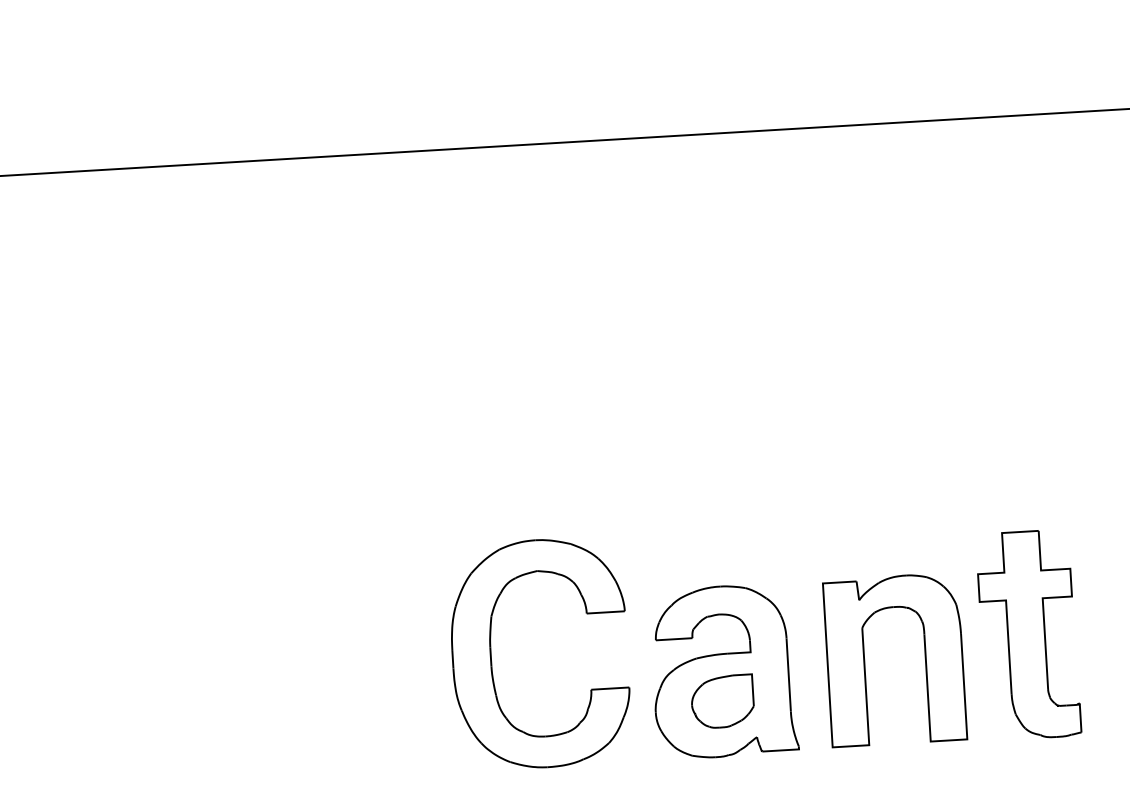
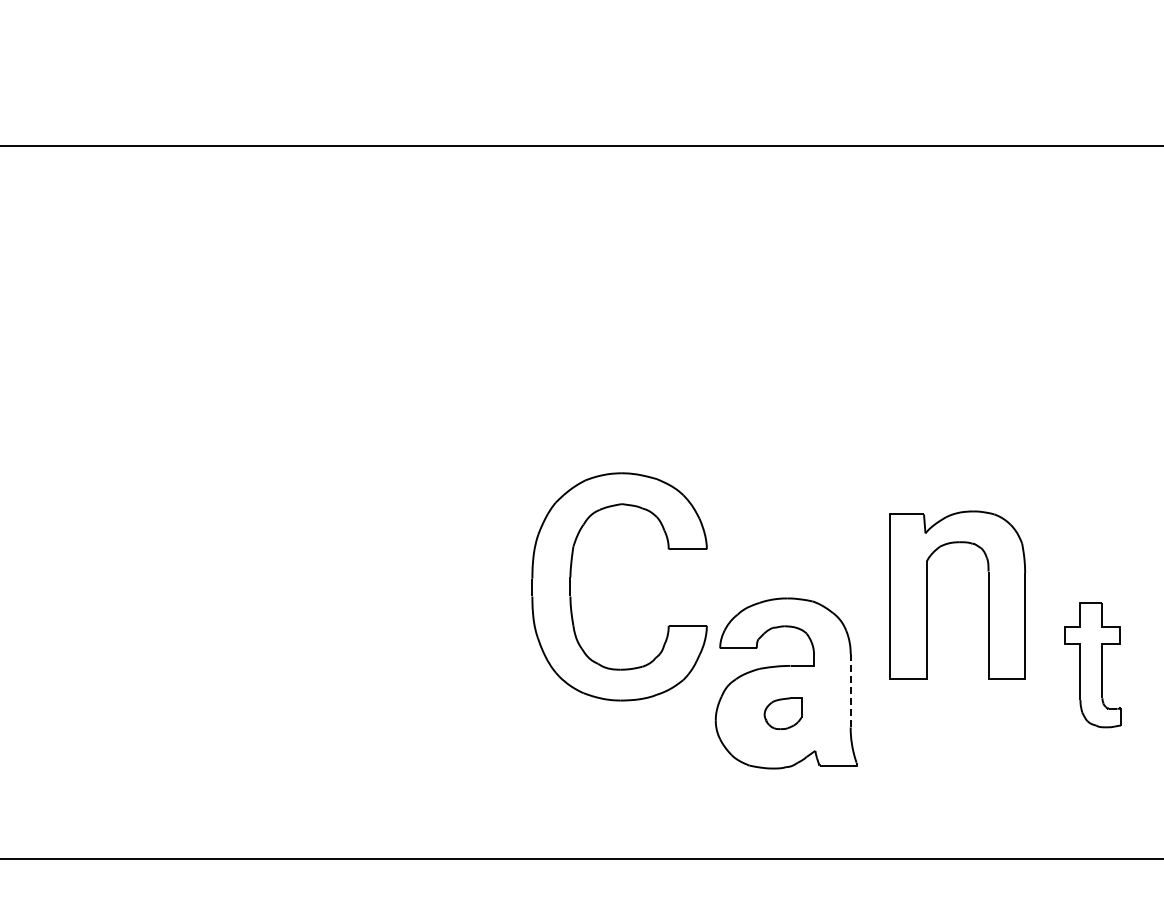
part: (1028, 635) -> (1092, 665), size x0.6
part: (491, 647) -> (571, 577), moved
part: (864, 661) -> (927, 594), moved
line: (788, 674) -> (850, 690), solid -> dashed
part: (721, 701) -> (782, 713), size x0.6

